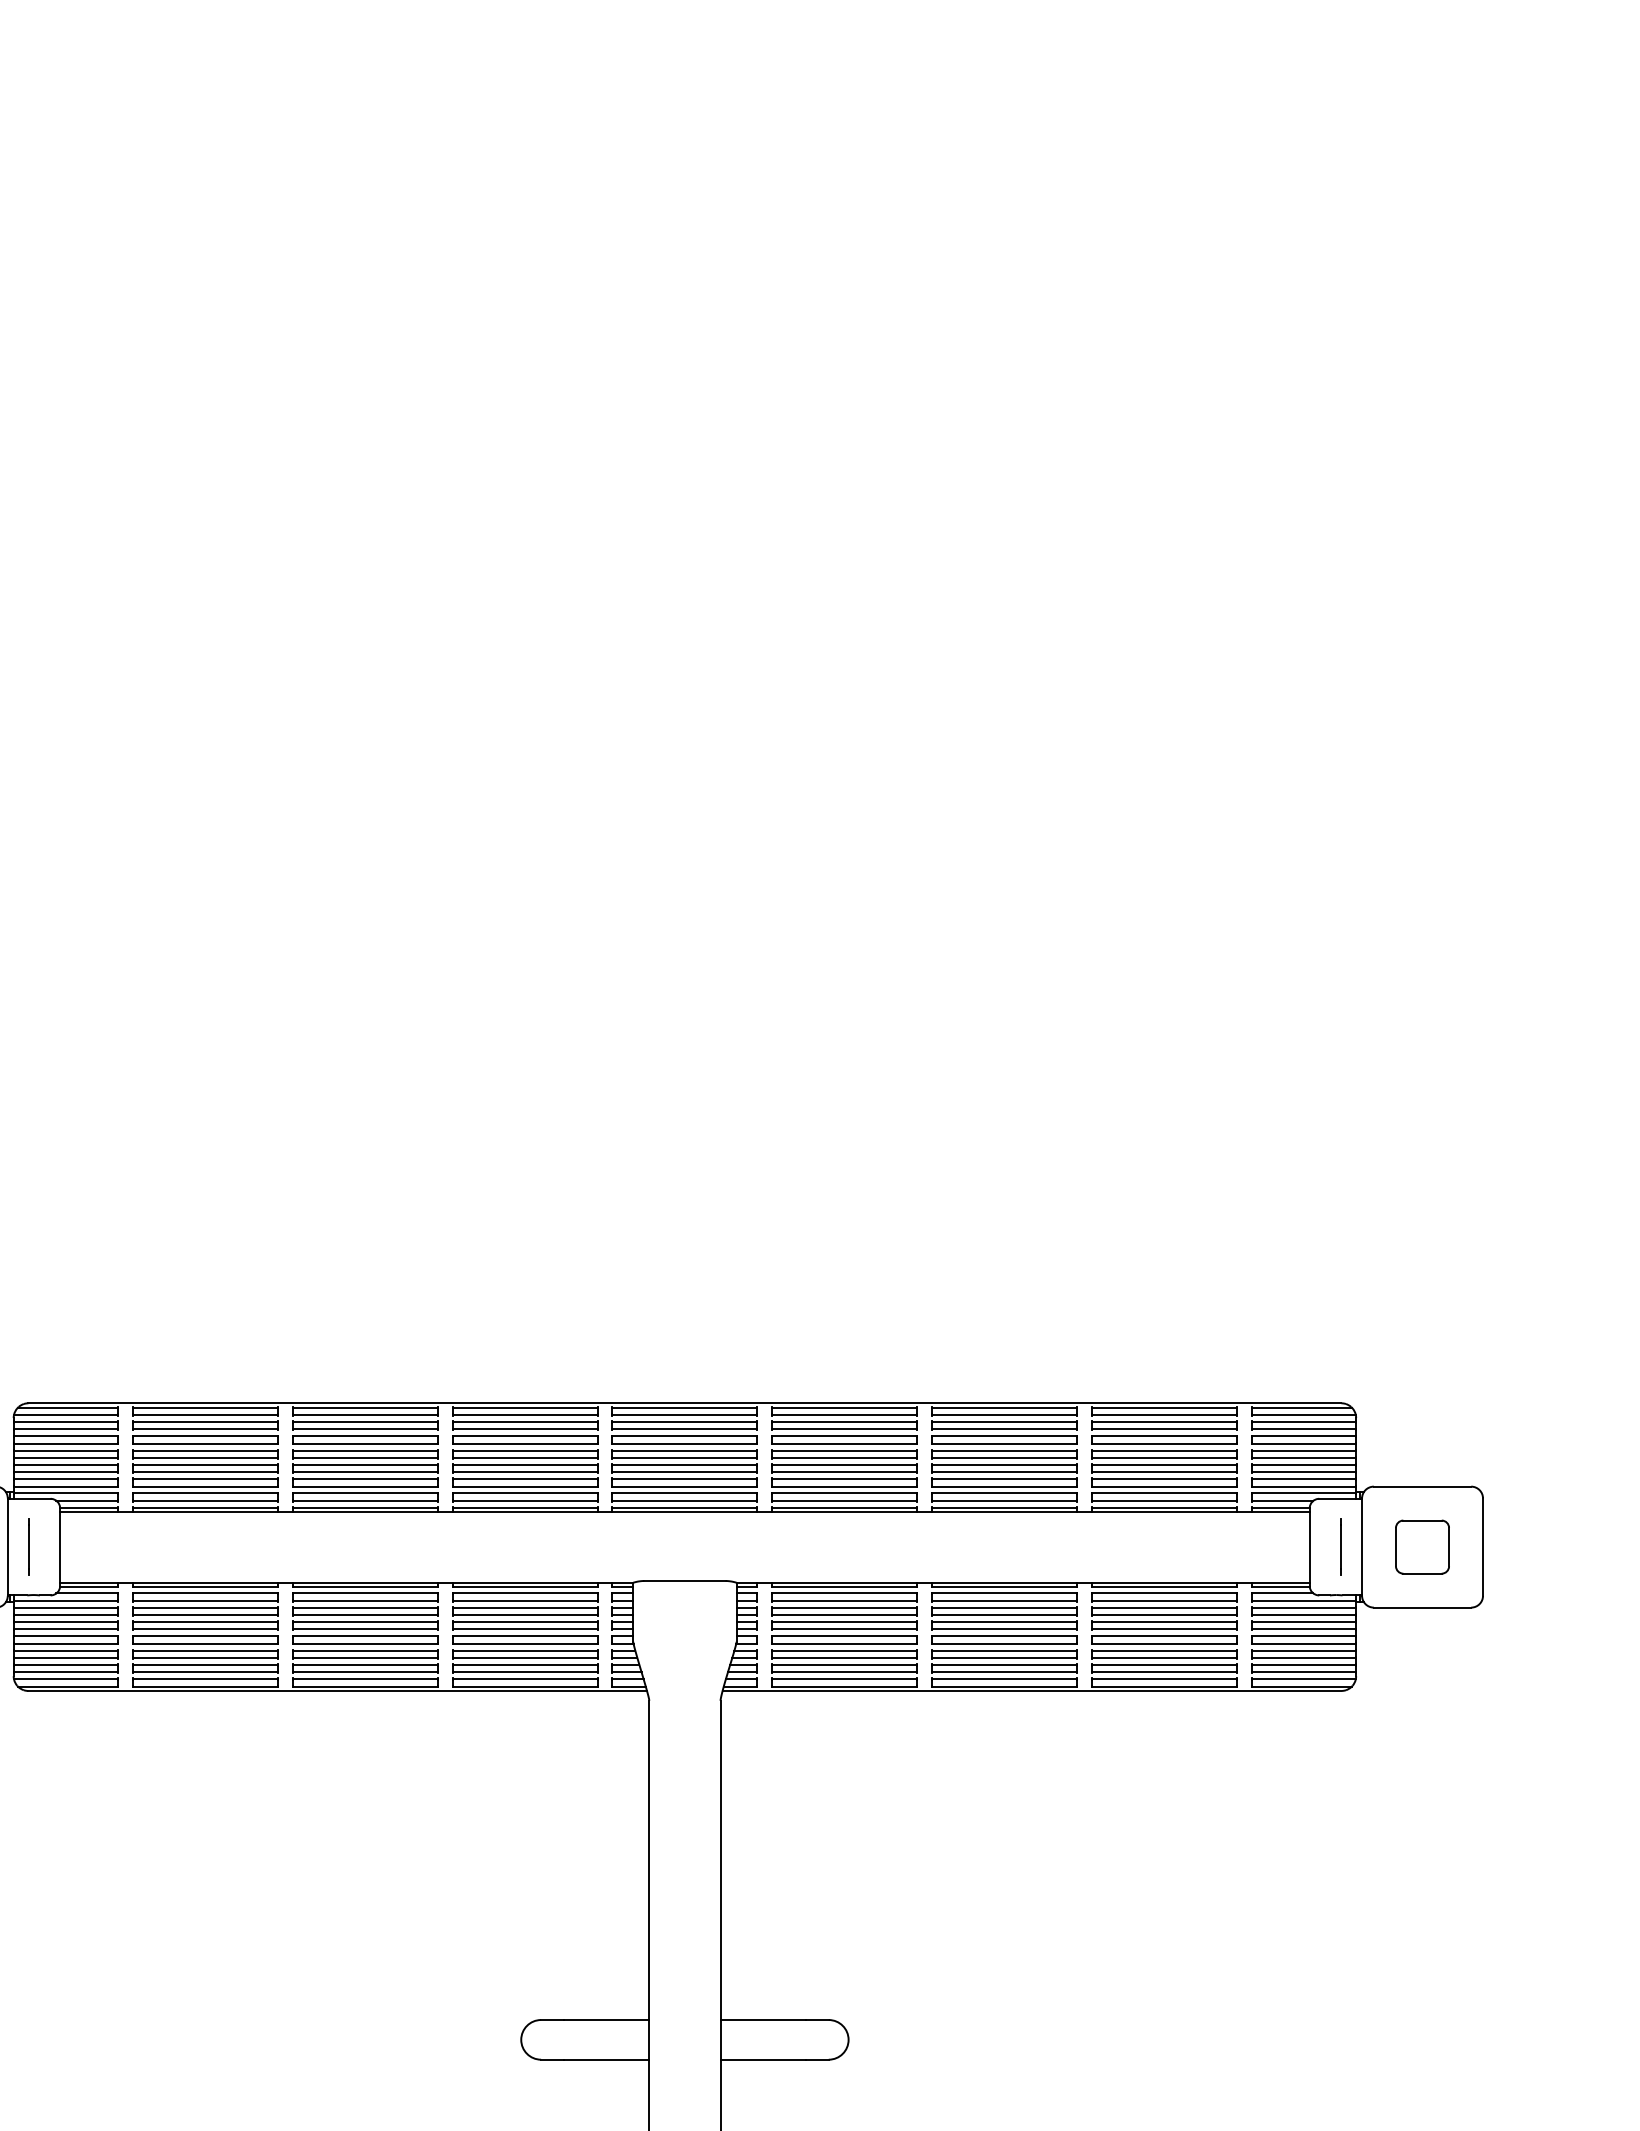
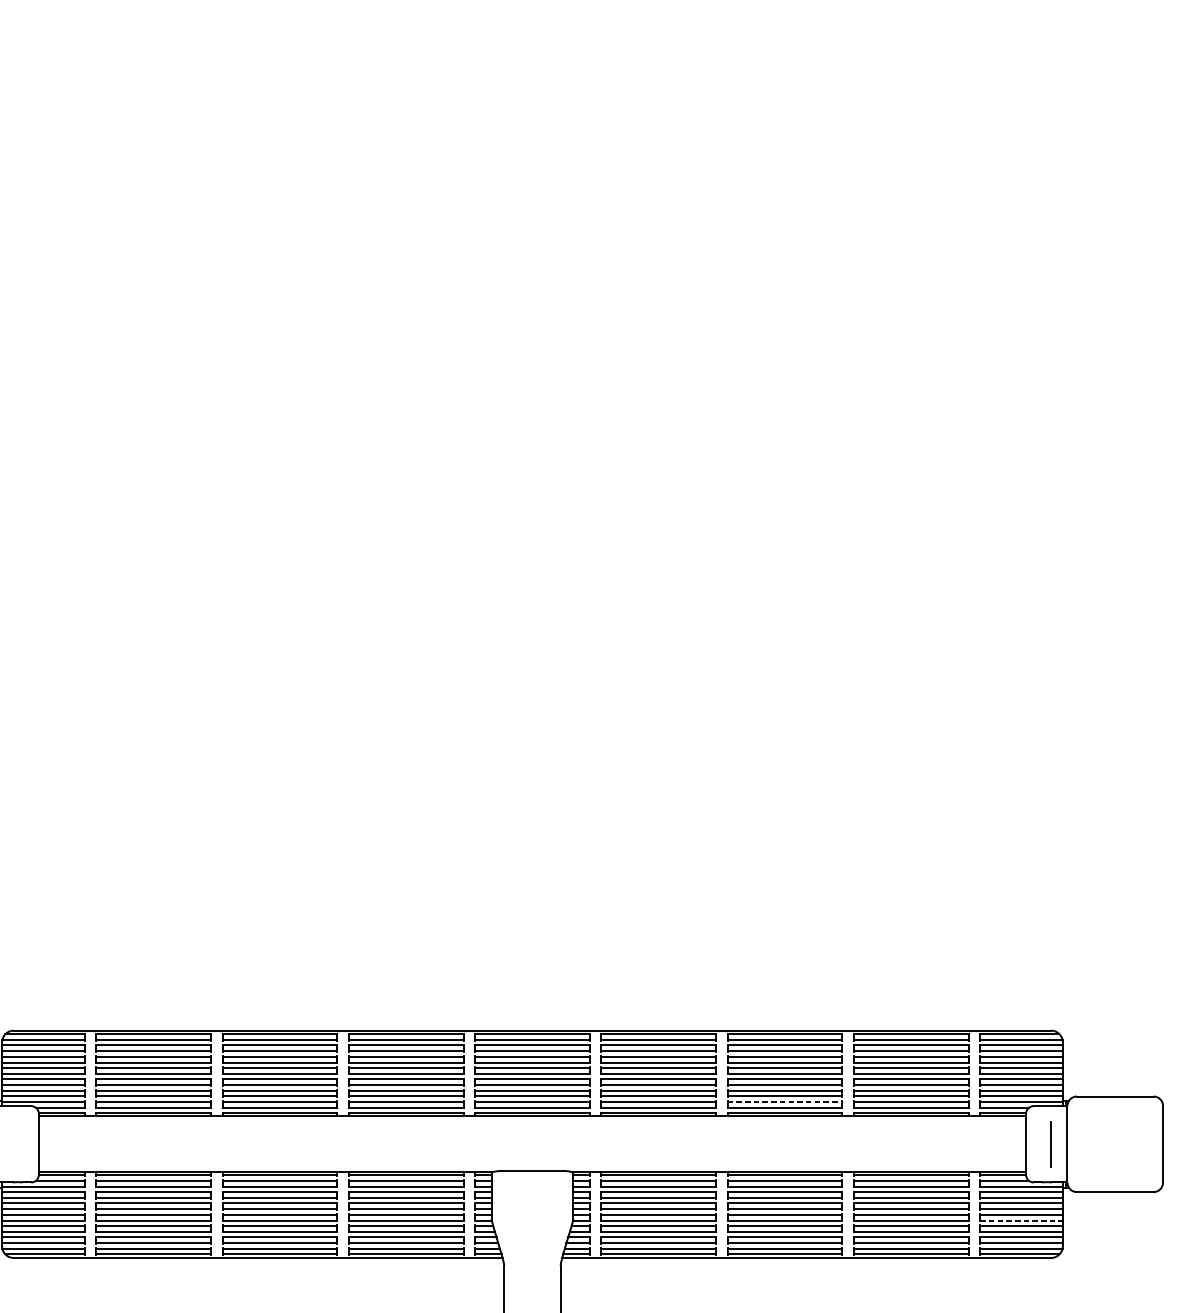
line: (1004, 1493) -> (784, 1101), solid -> dashed
line: (28, 1546) -> (13, 1143), removed
part: (1422, 1546) -> (1115, 1143), removed
line: (1304, 1643) -> (1022, 1220), solid -> dashed

